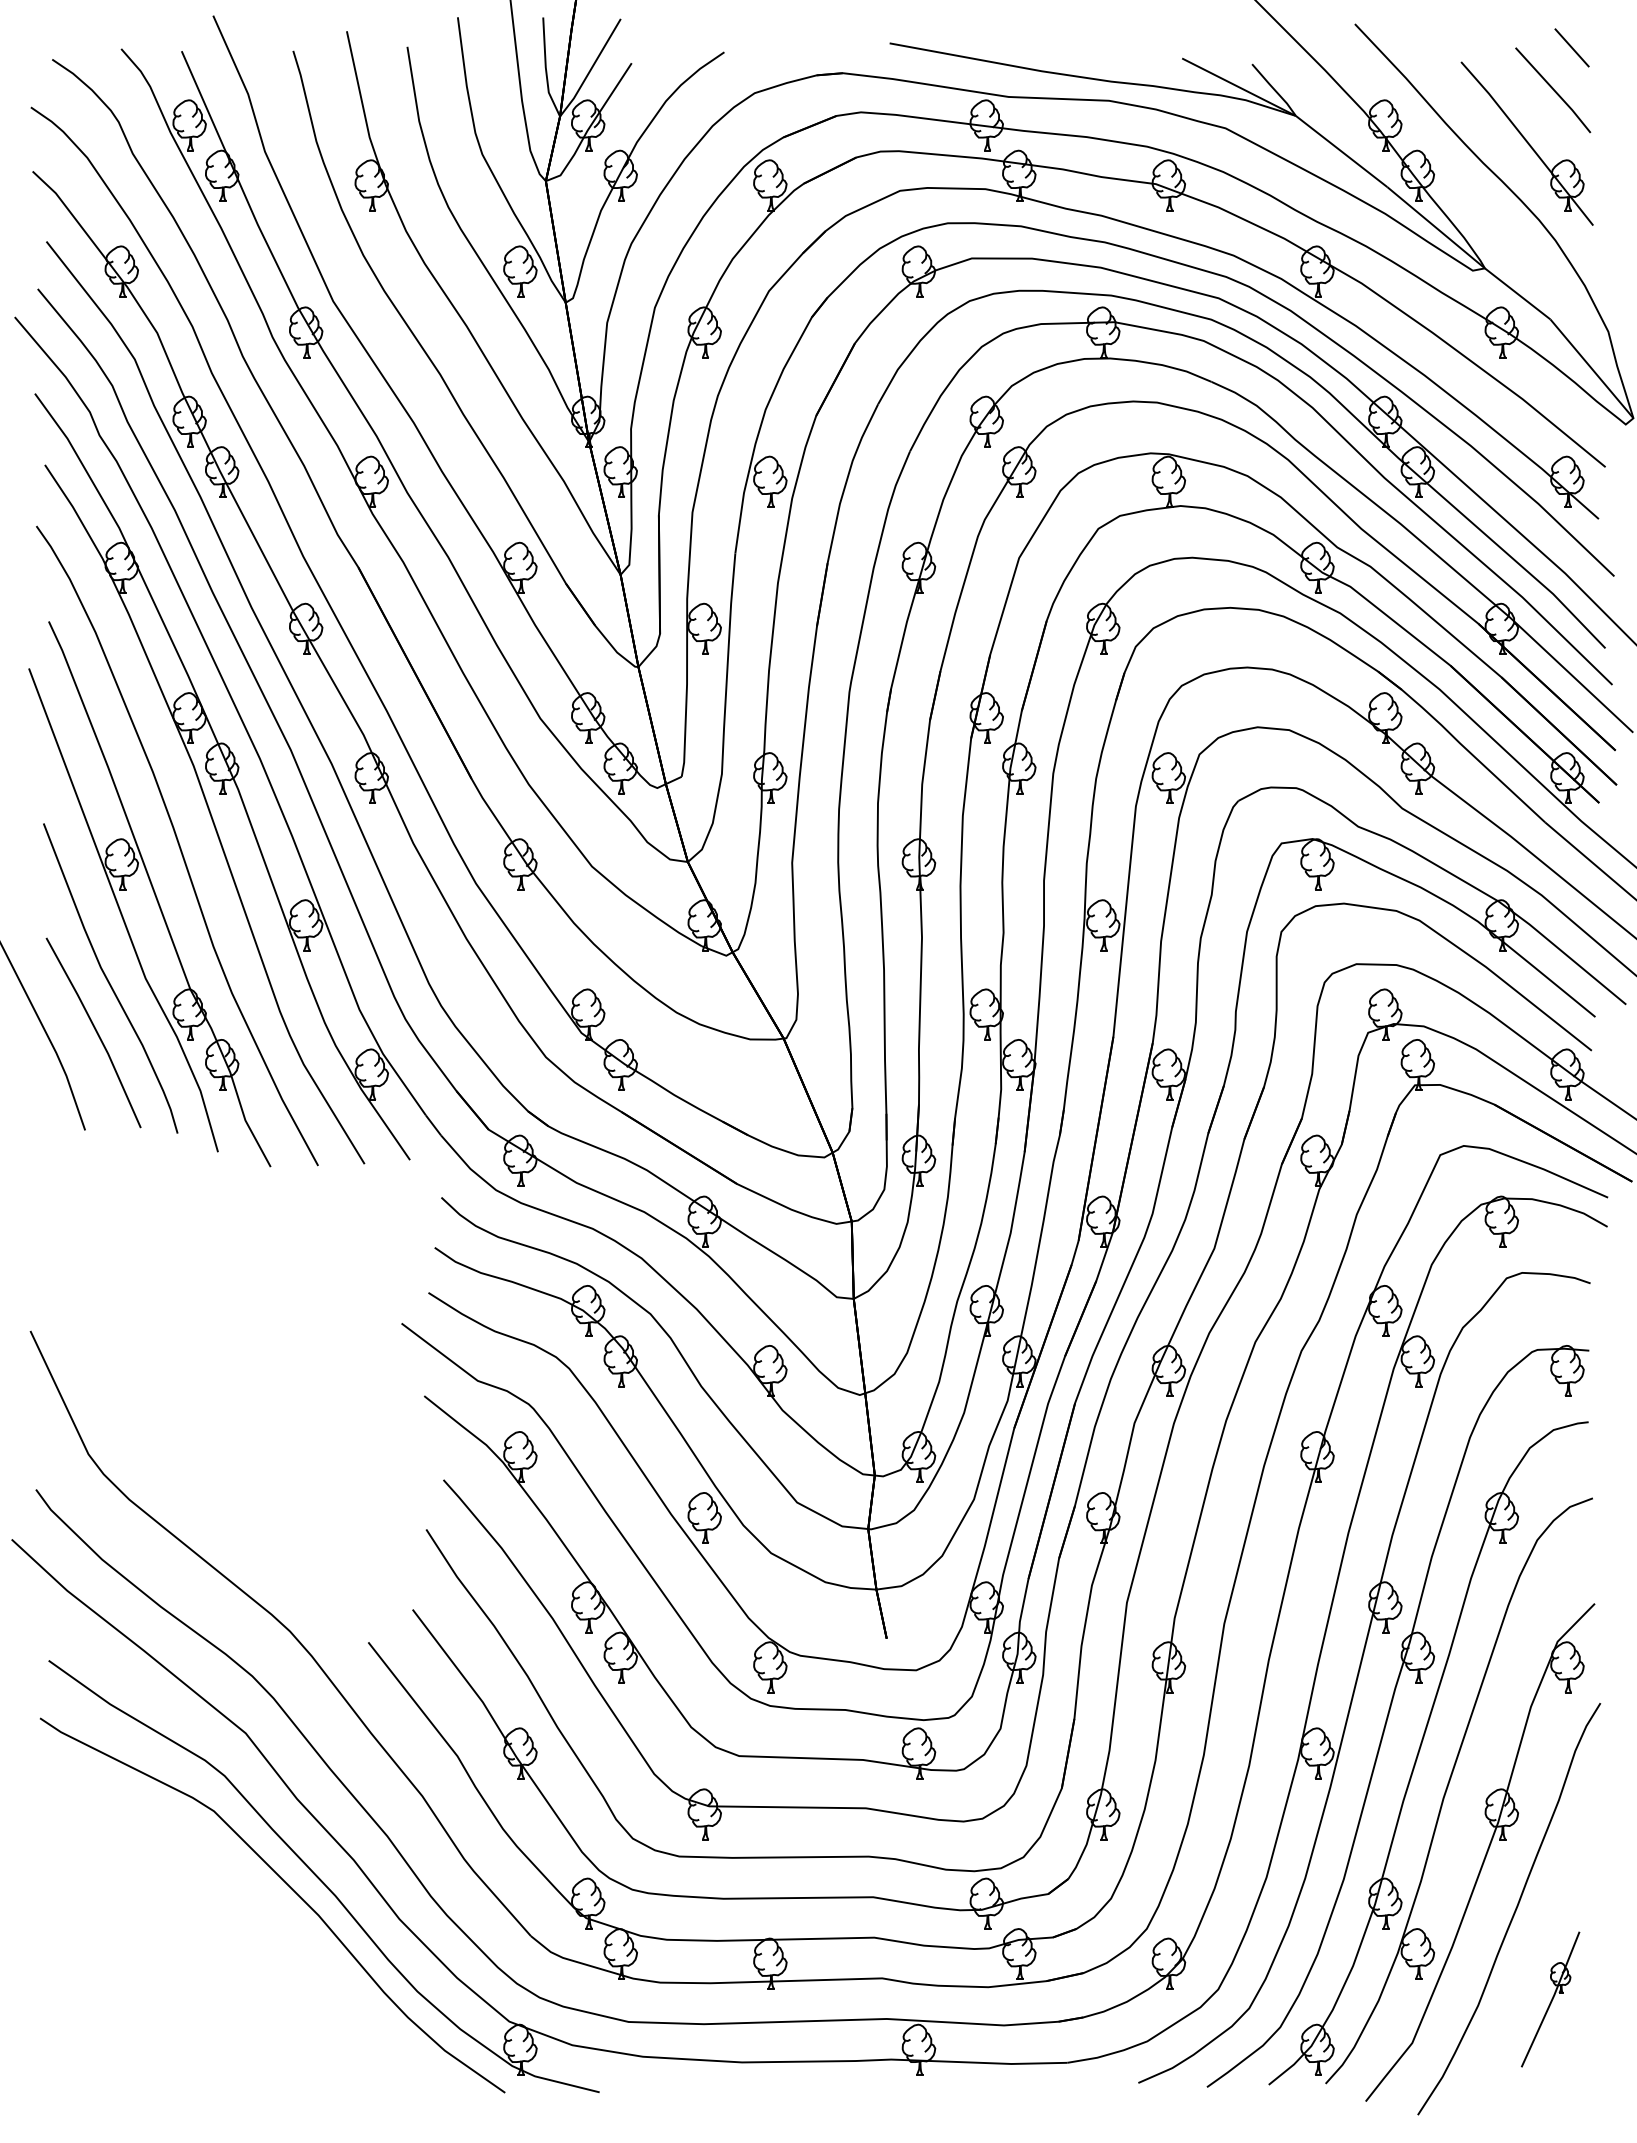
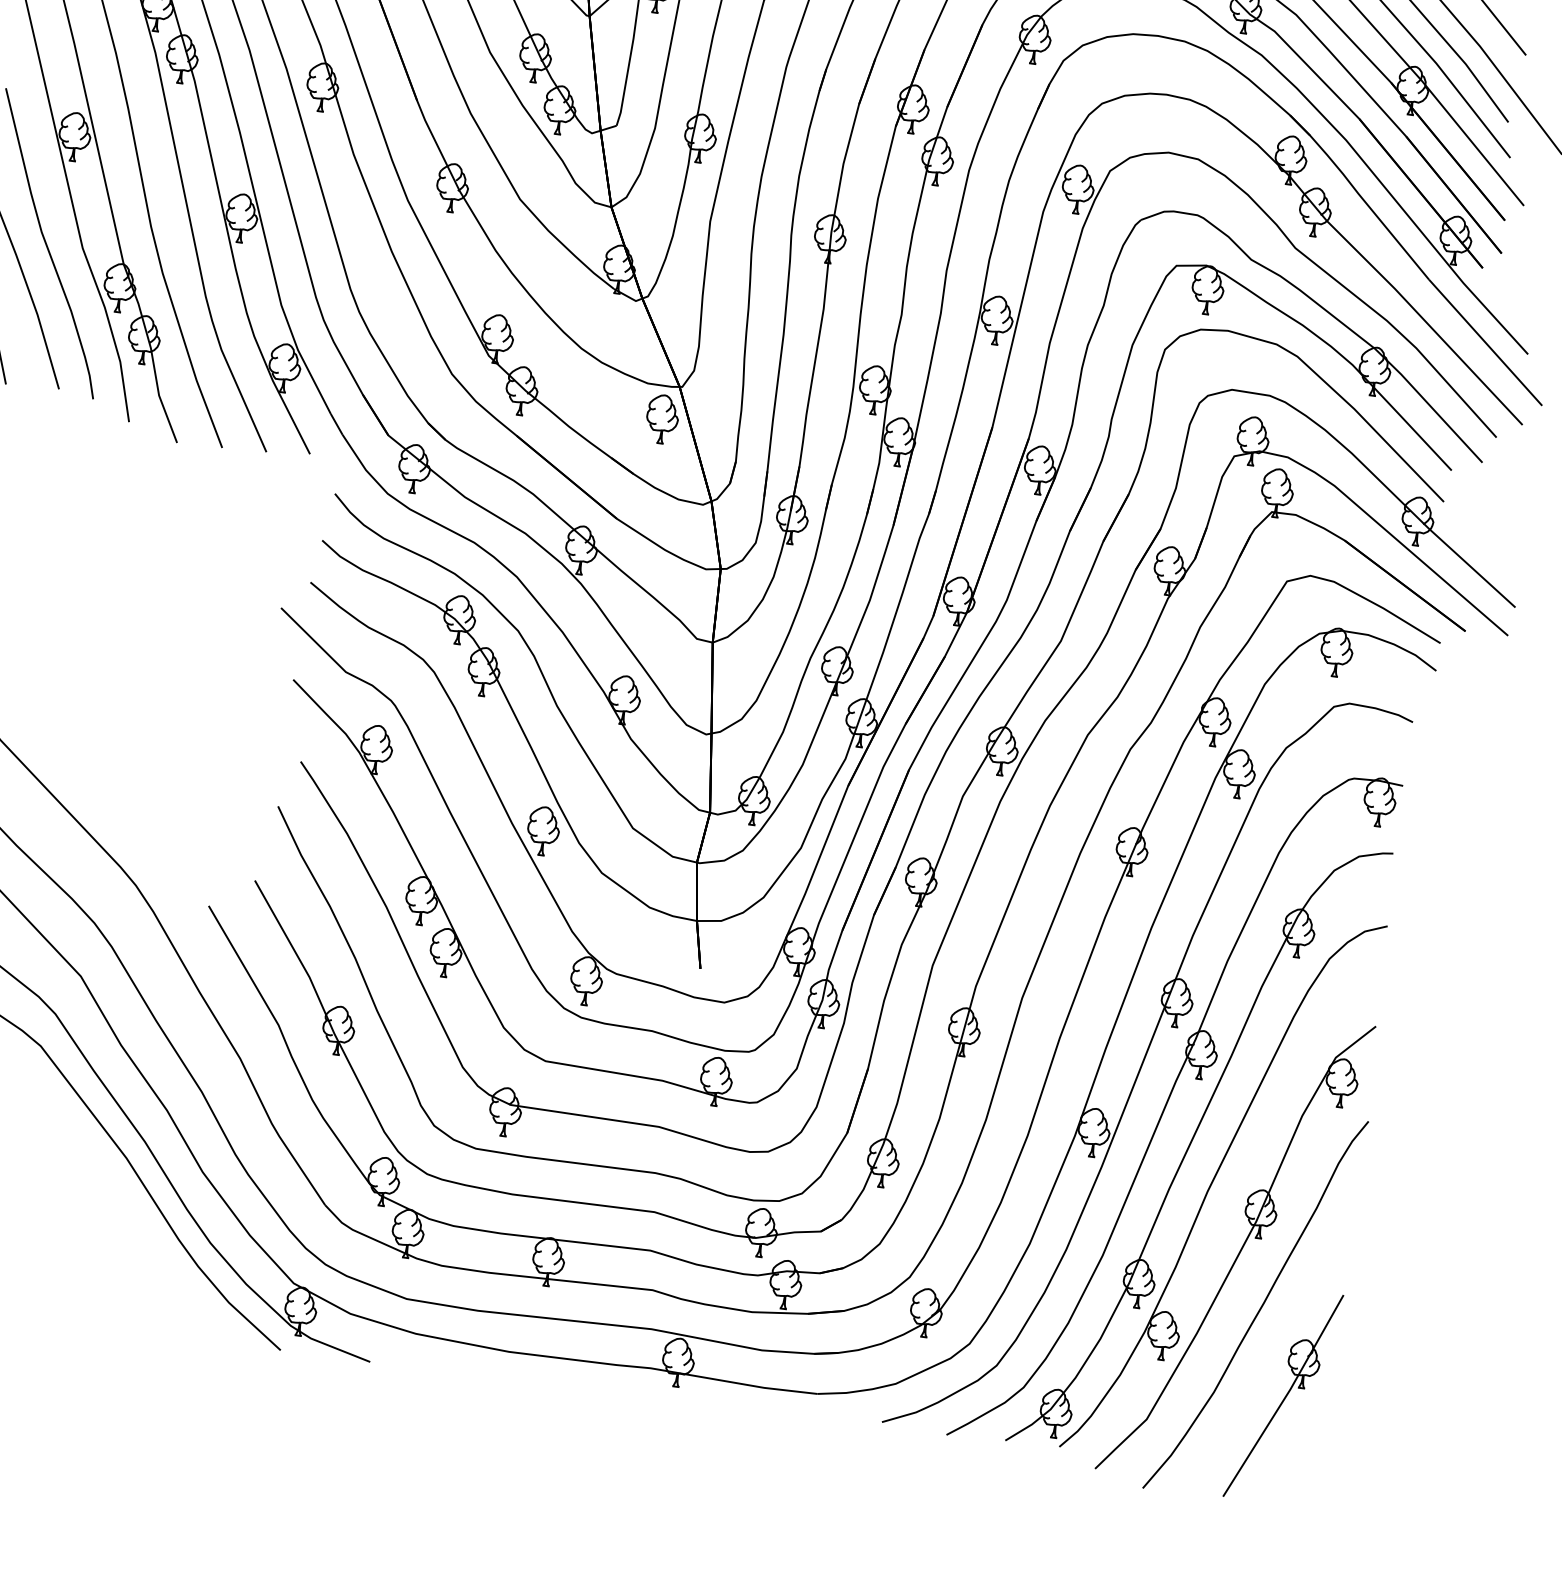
part: (770, 1074) -> (662, 419), added
part: (1550, 1999) -> (1283, 1395), size x1.67

